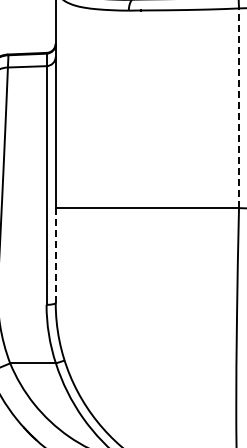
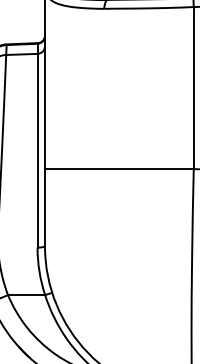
line: (239, 108) -> (194, 88), dashed -> solid
line: (55, 256) -> (44, 208), dashed -> solid

